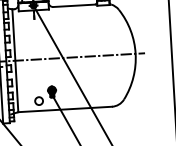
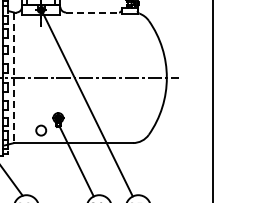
line: (74, 5) -> (93, 12), solid -> dashed
line: (15, 61) -> (14, 78), solid -> dashed

